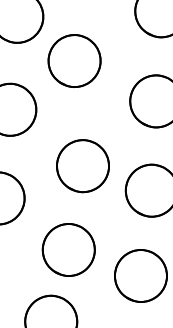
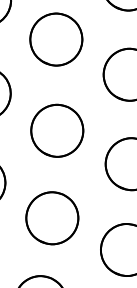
circle: (74, 60) -> (56, 39), moved
circle: (82, 166) -> (56, 131), moved
circle: (68, 249) -> (51, 217), moved

